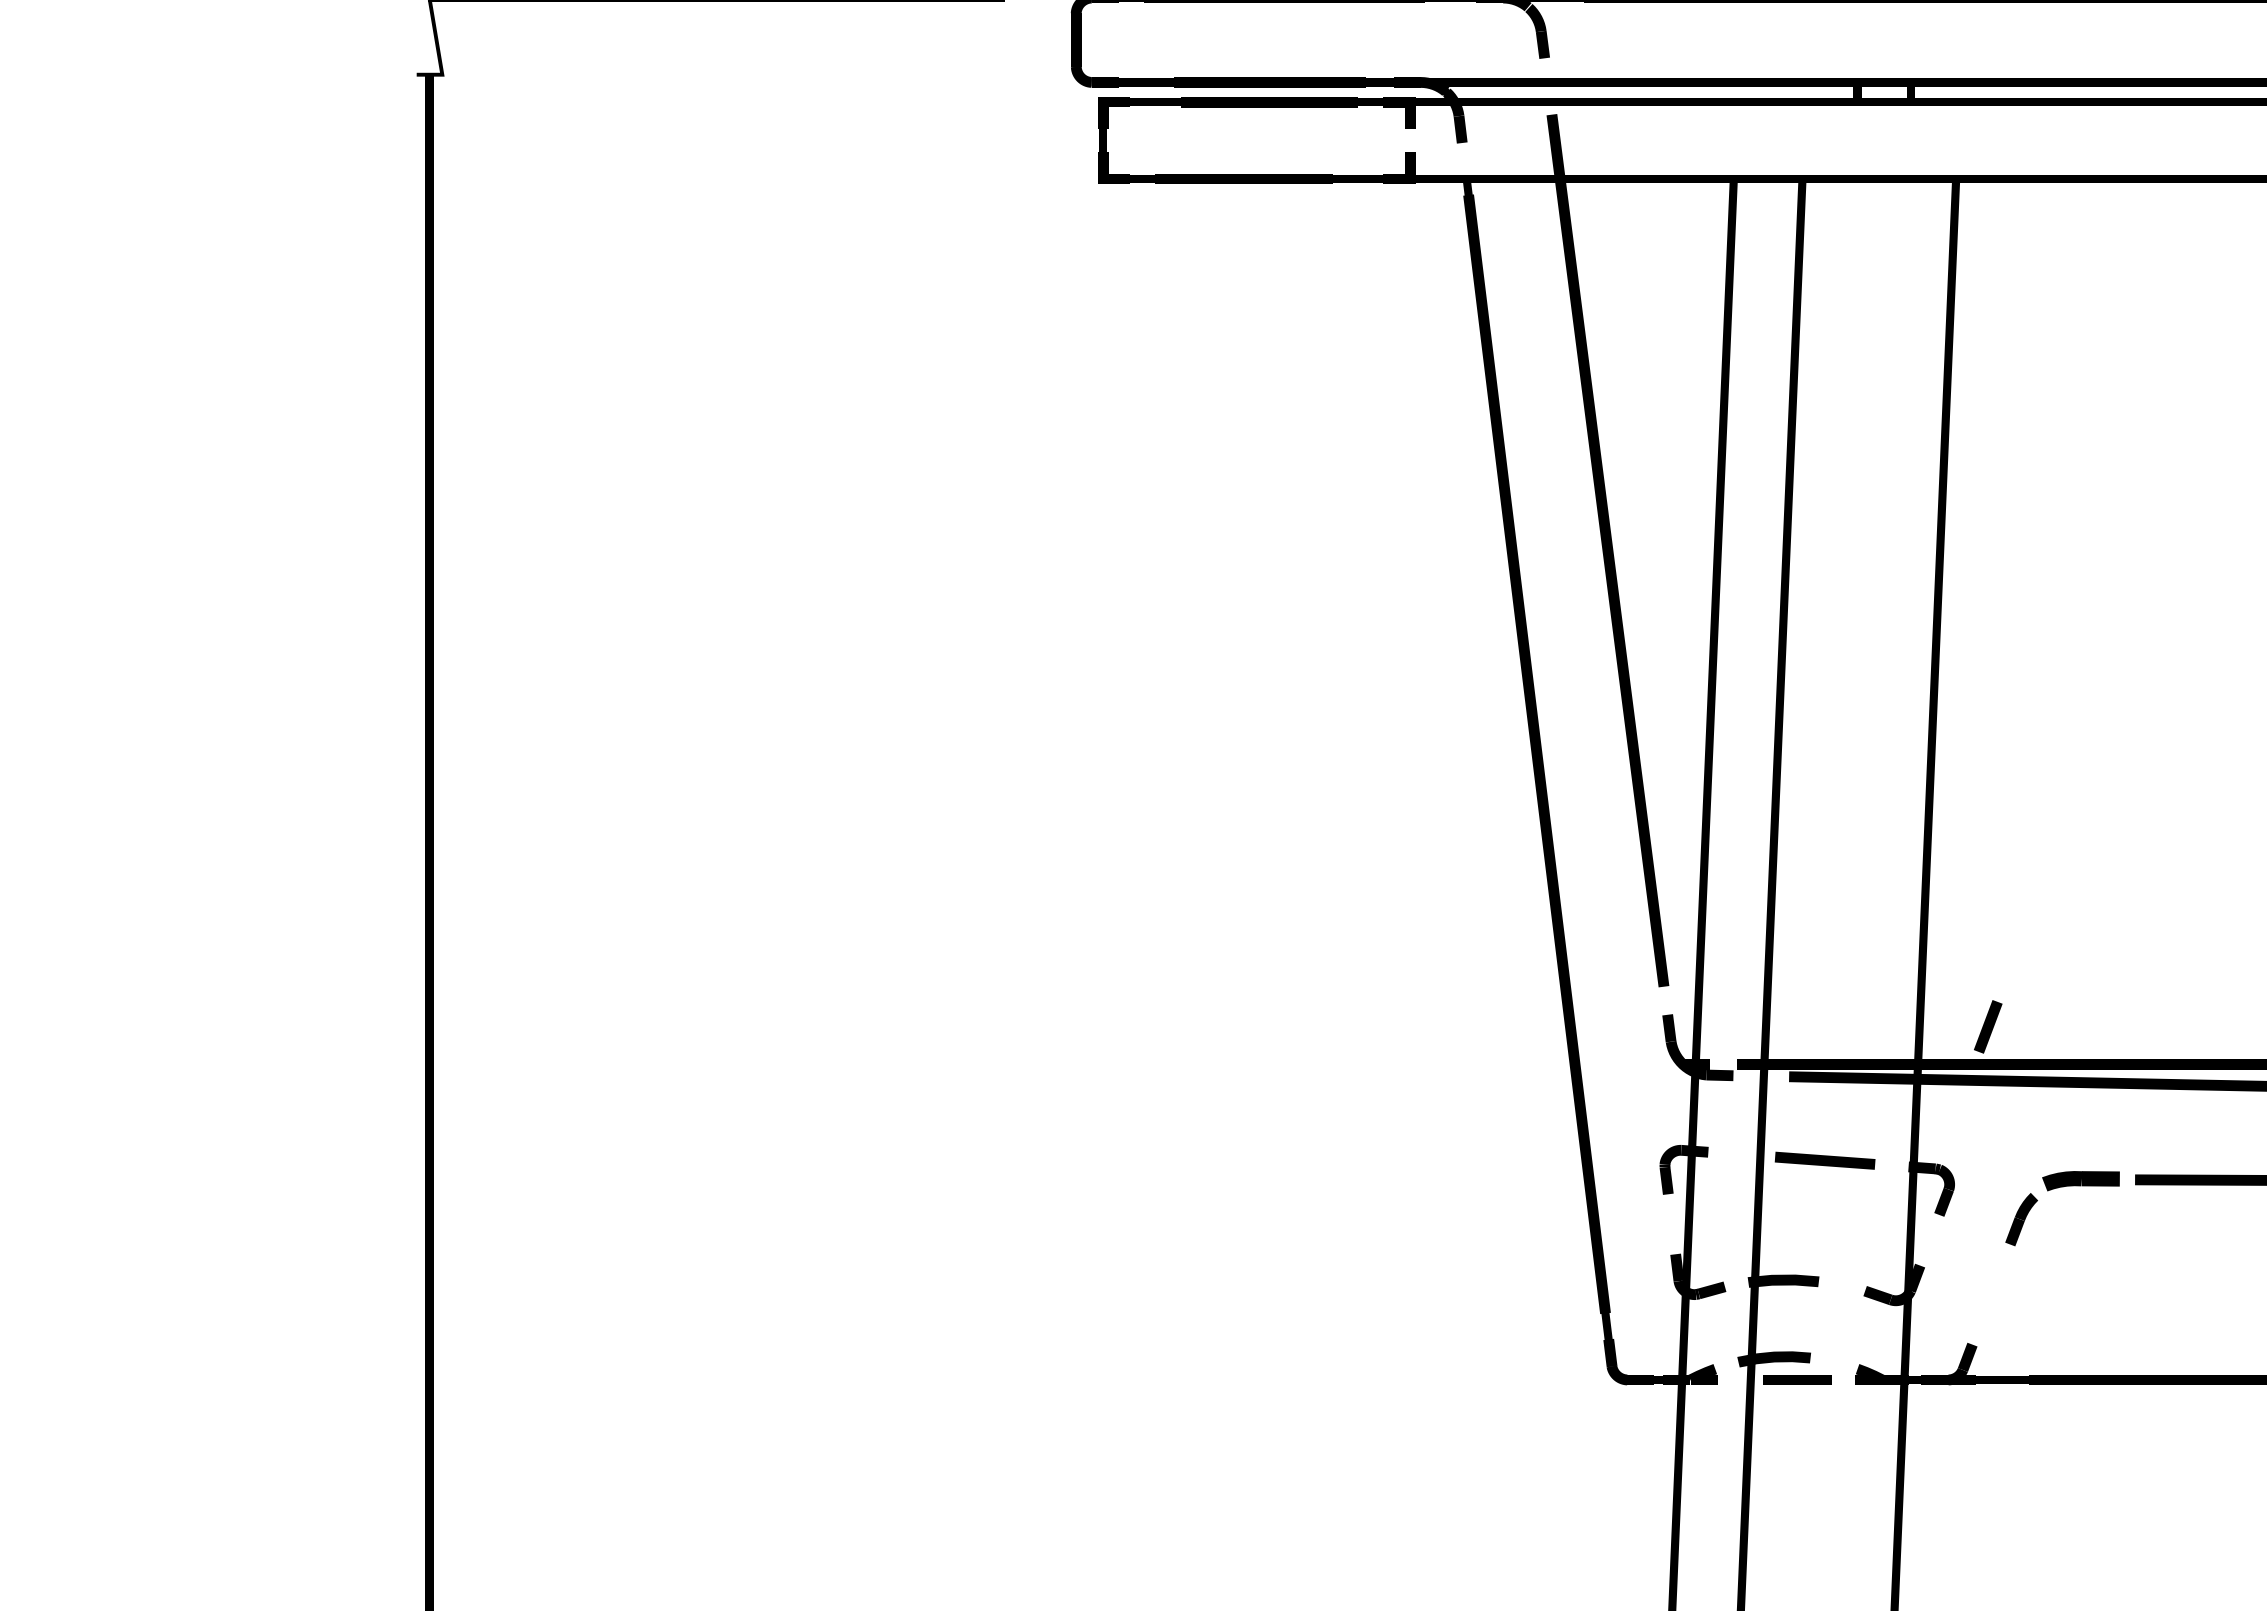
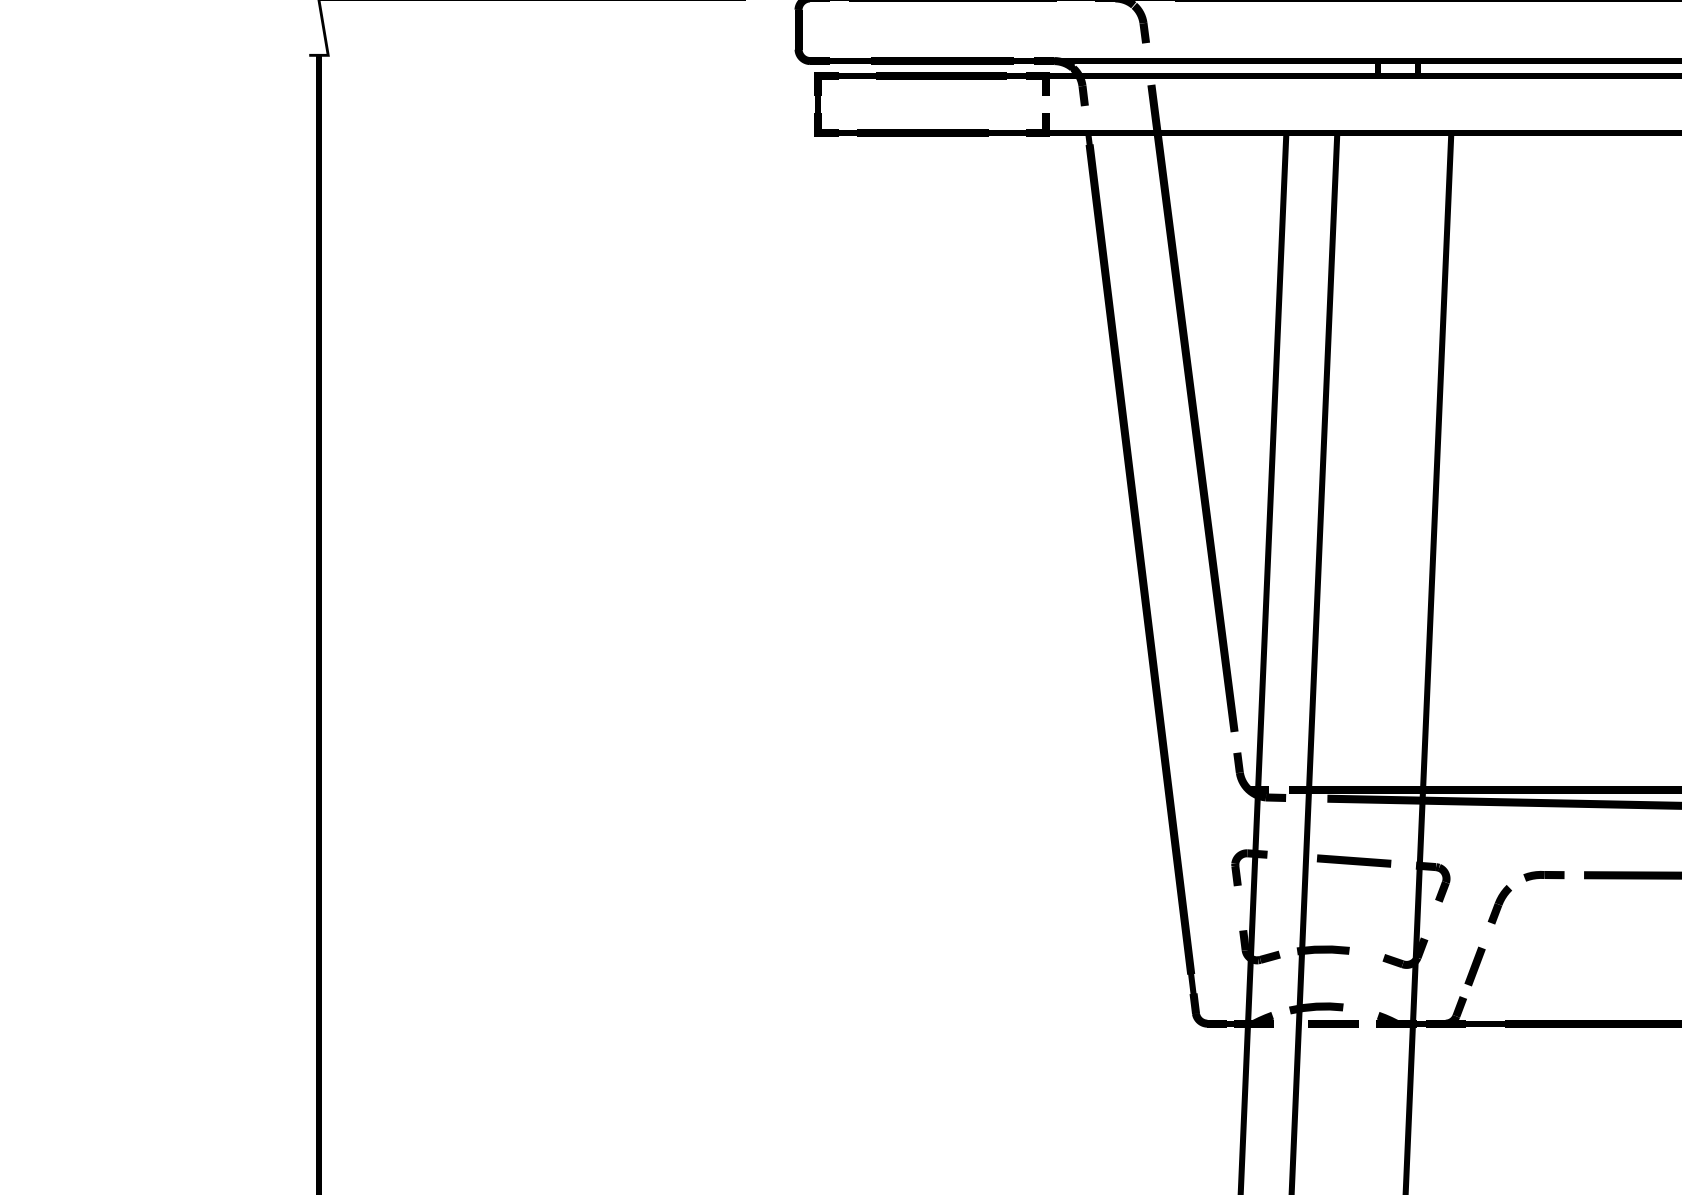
line: (1988, 1026) -> (1475, 966), moved
part: (2080, 1181) -> (1543, 876), size x0.71

